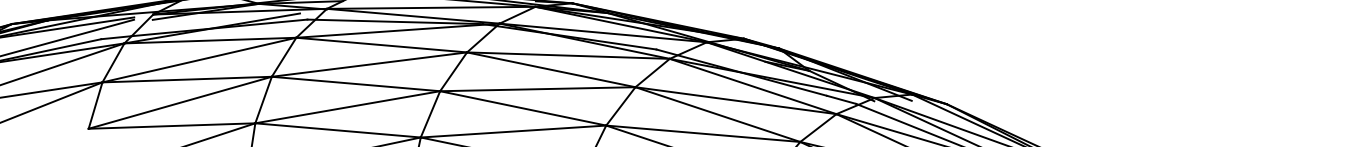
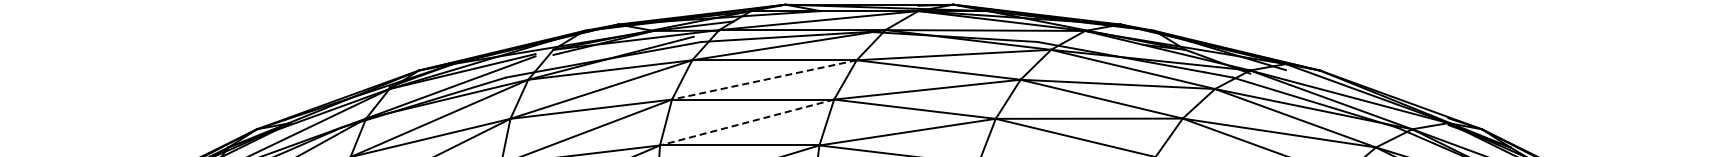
line: (368, 65) -> (763, 80), solid -> dashed
line: (347, 107) -> (746, 122), solid -> dashed

